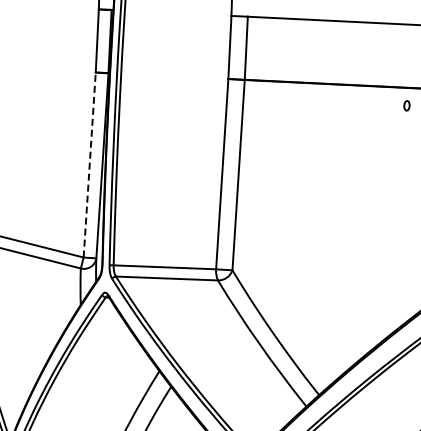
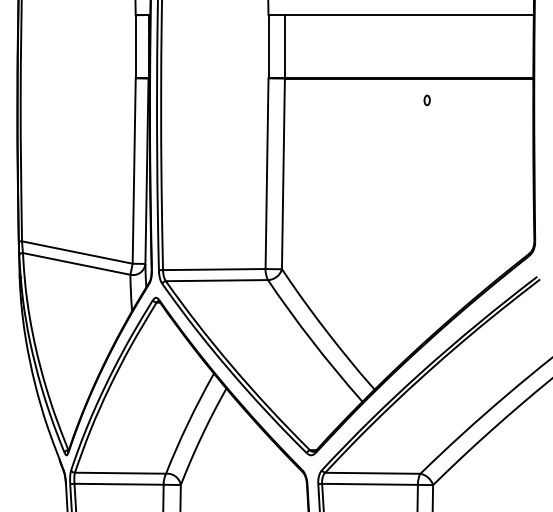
part: (406, 105) -> (426, 100), moved
line: (89, 165) -> (134, 171), dashed -> solid

